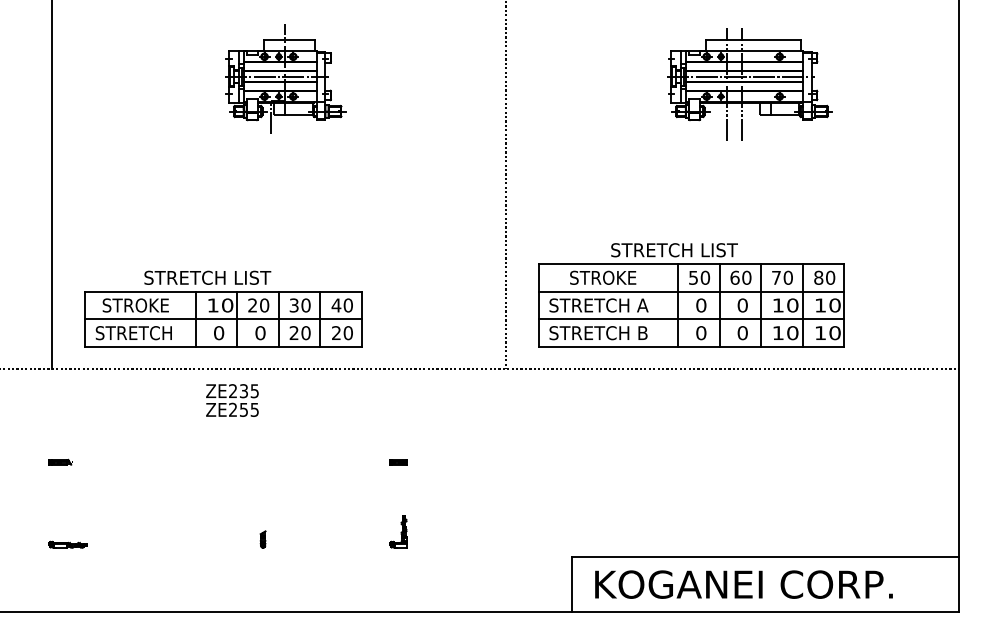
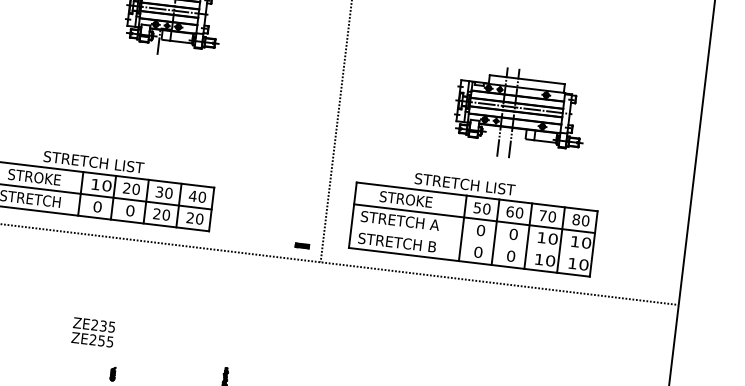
part: (749, 84) -> (519, 114), moved
line: (691, 319) -> (471, 240), removed
text: (232, 400) -> (93, 332), moved
part: (398, 462) -> (302, 246), moved

